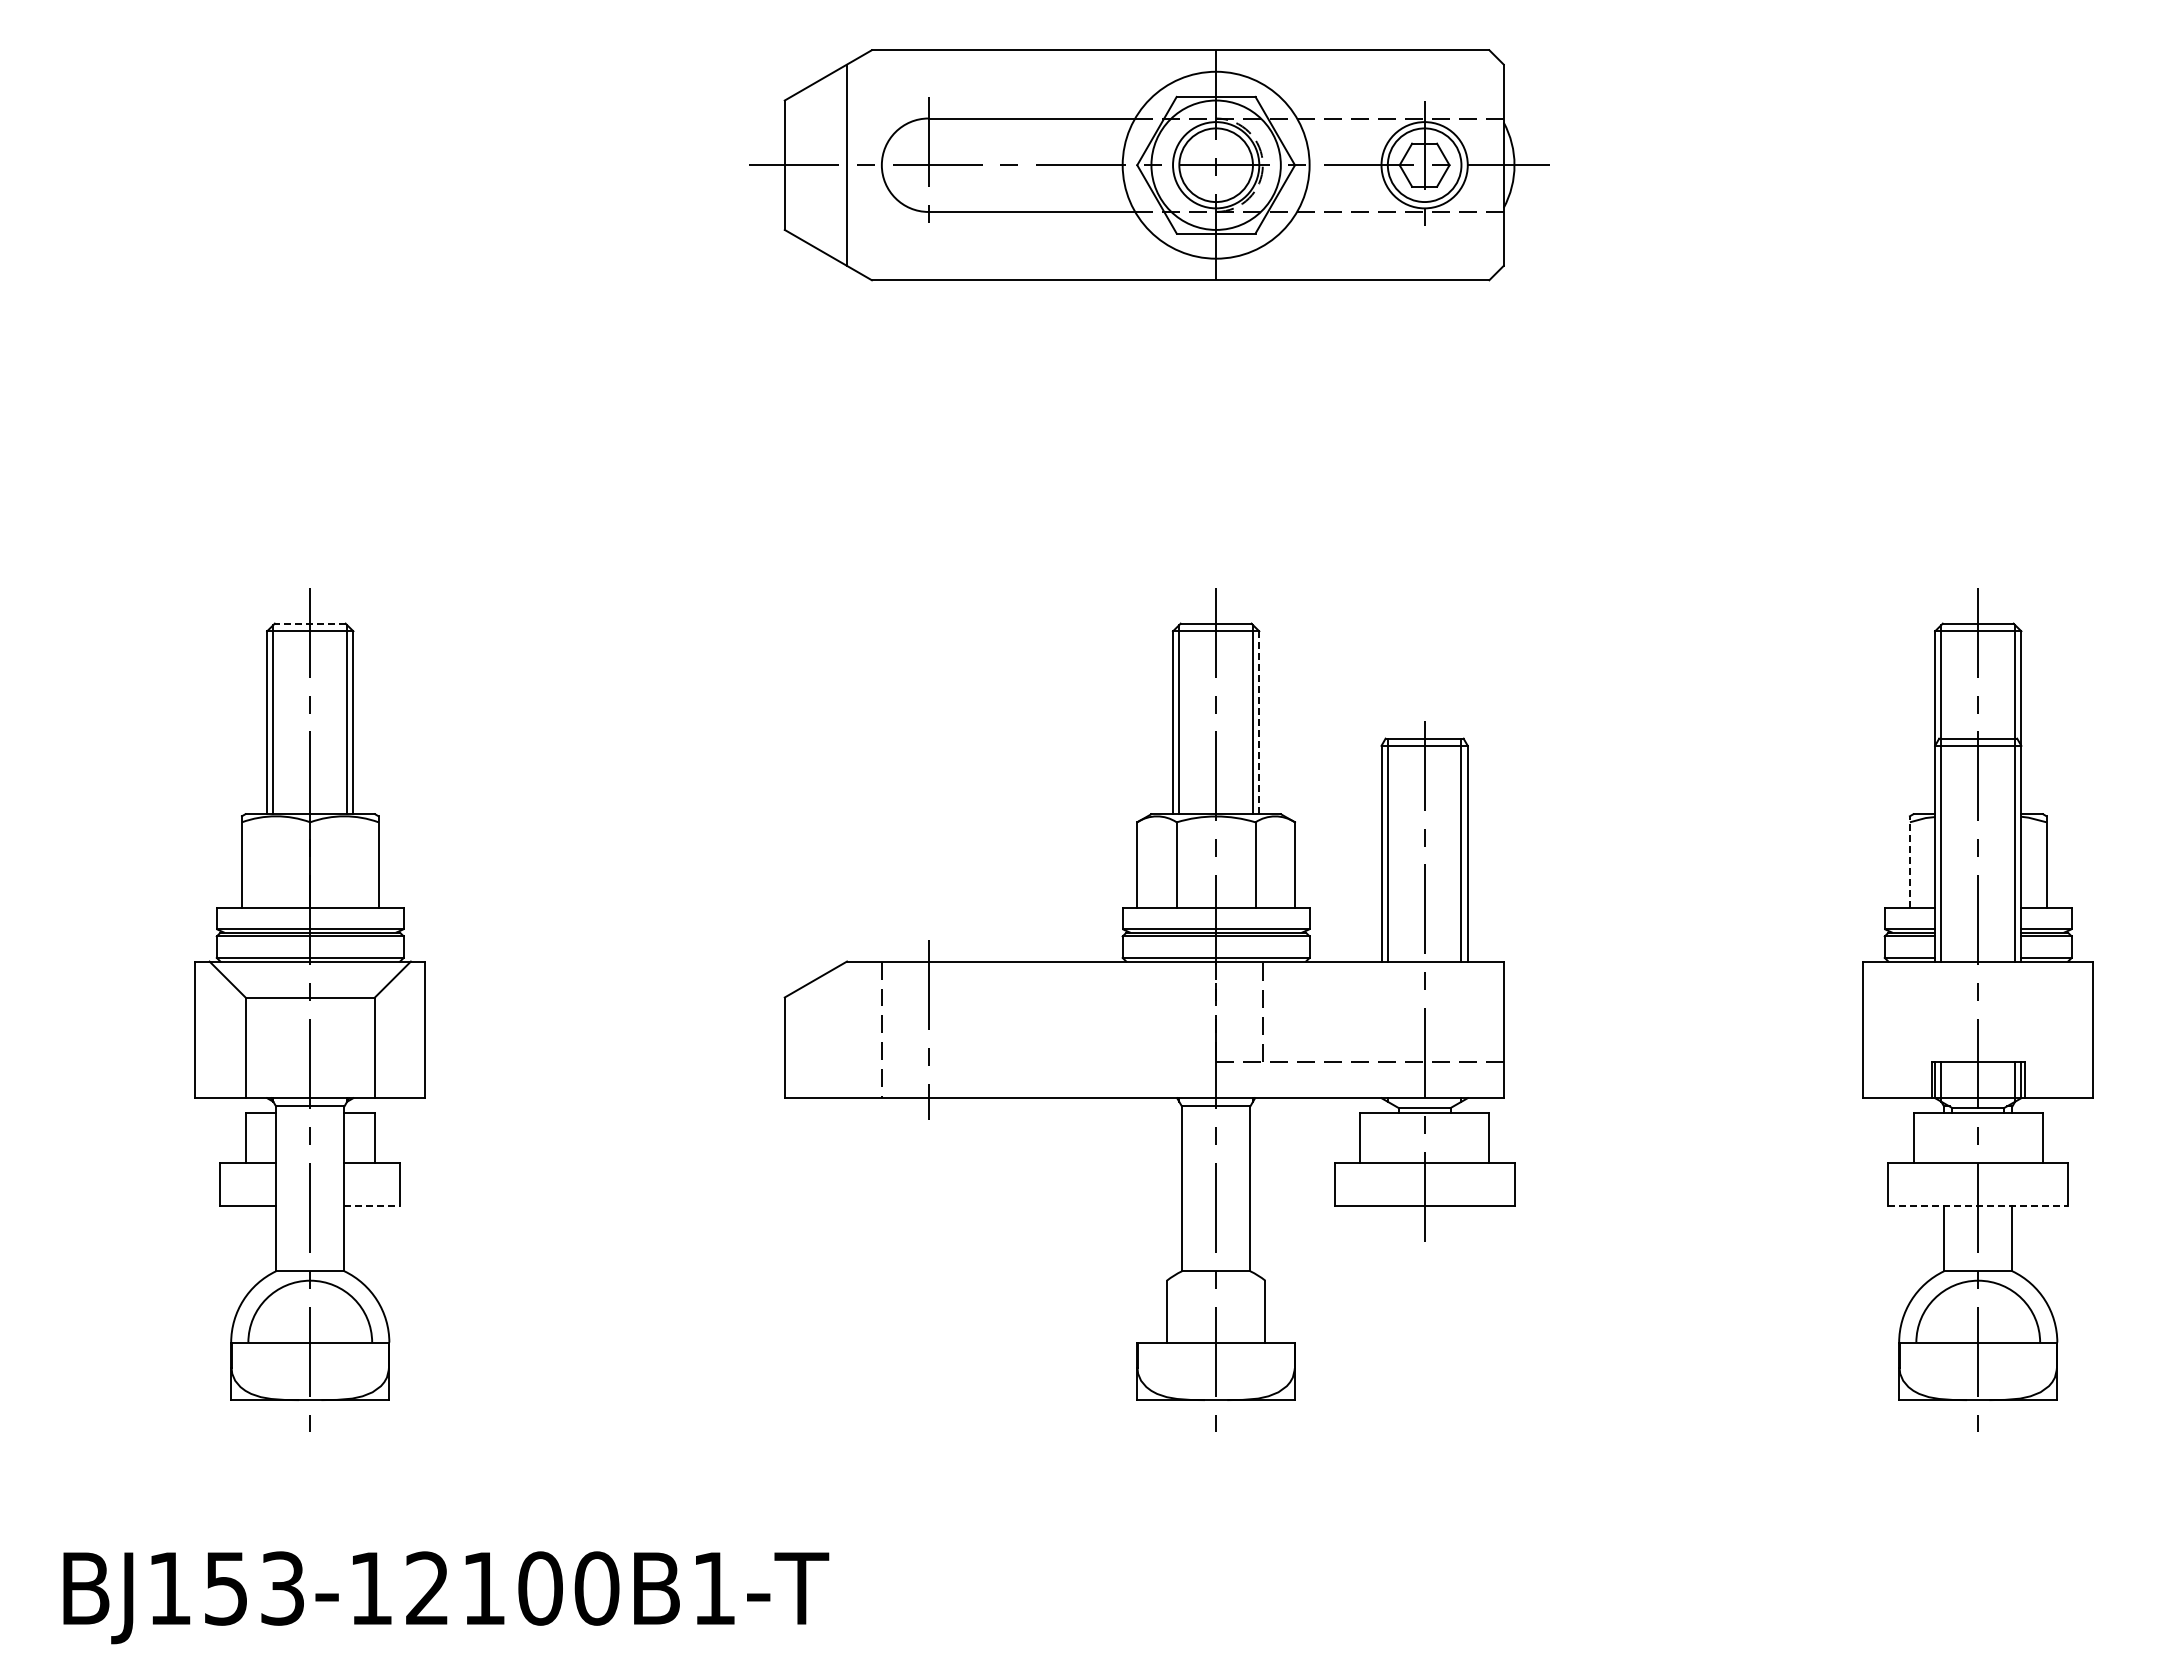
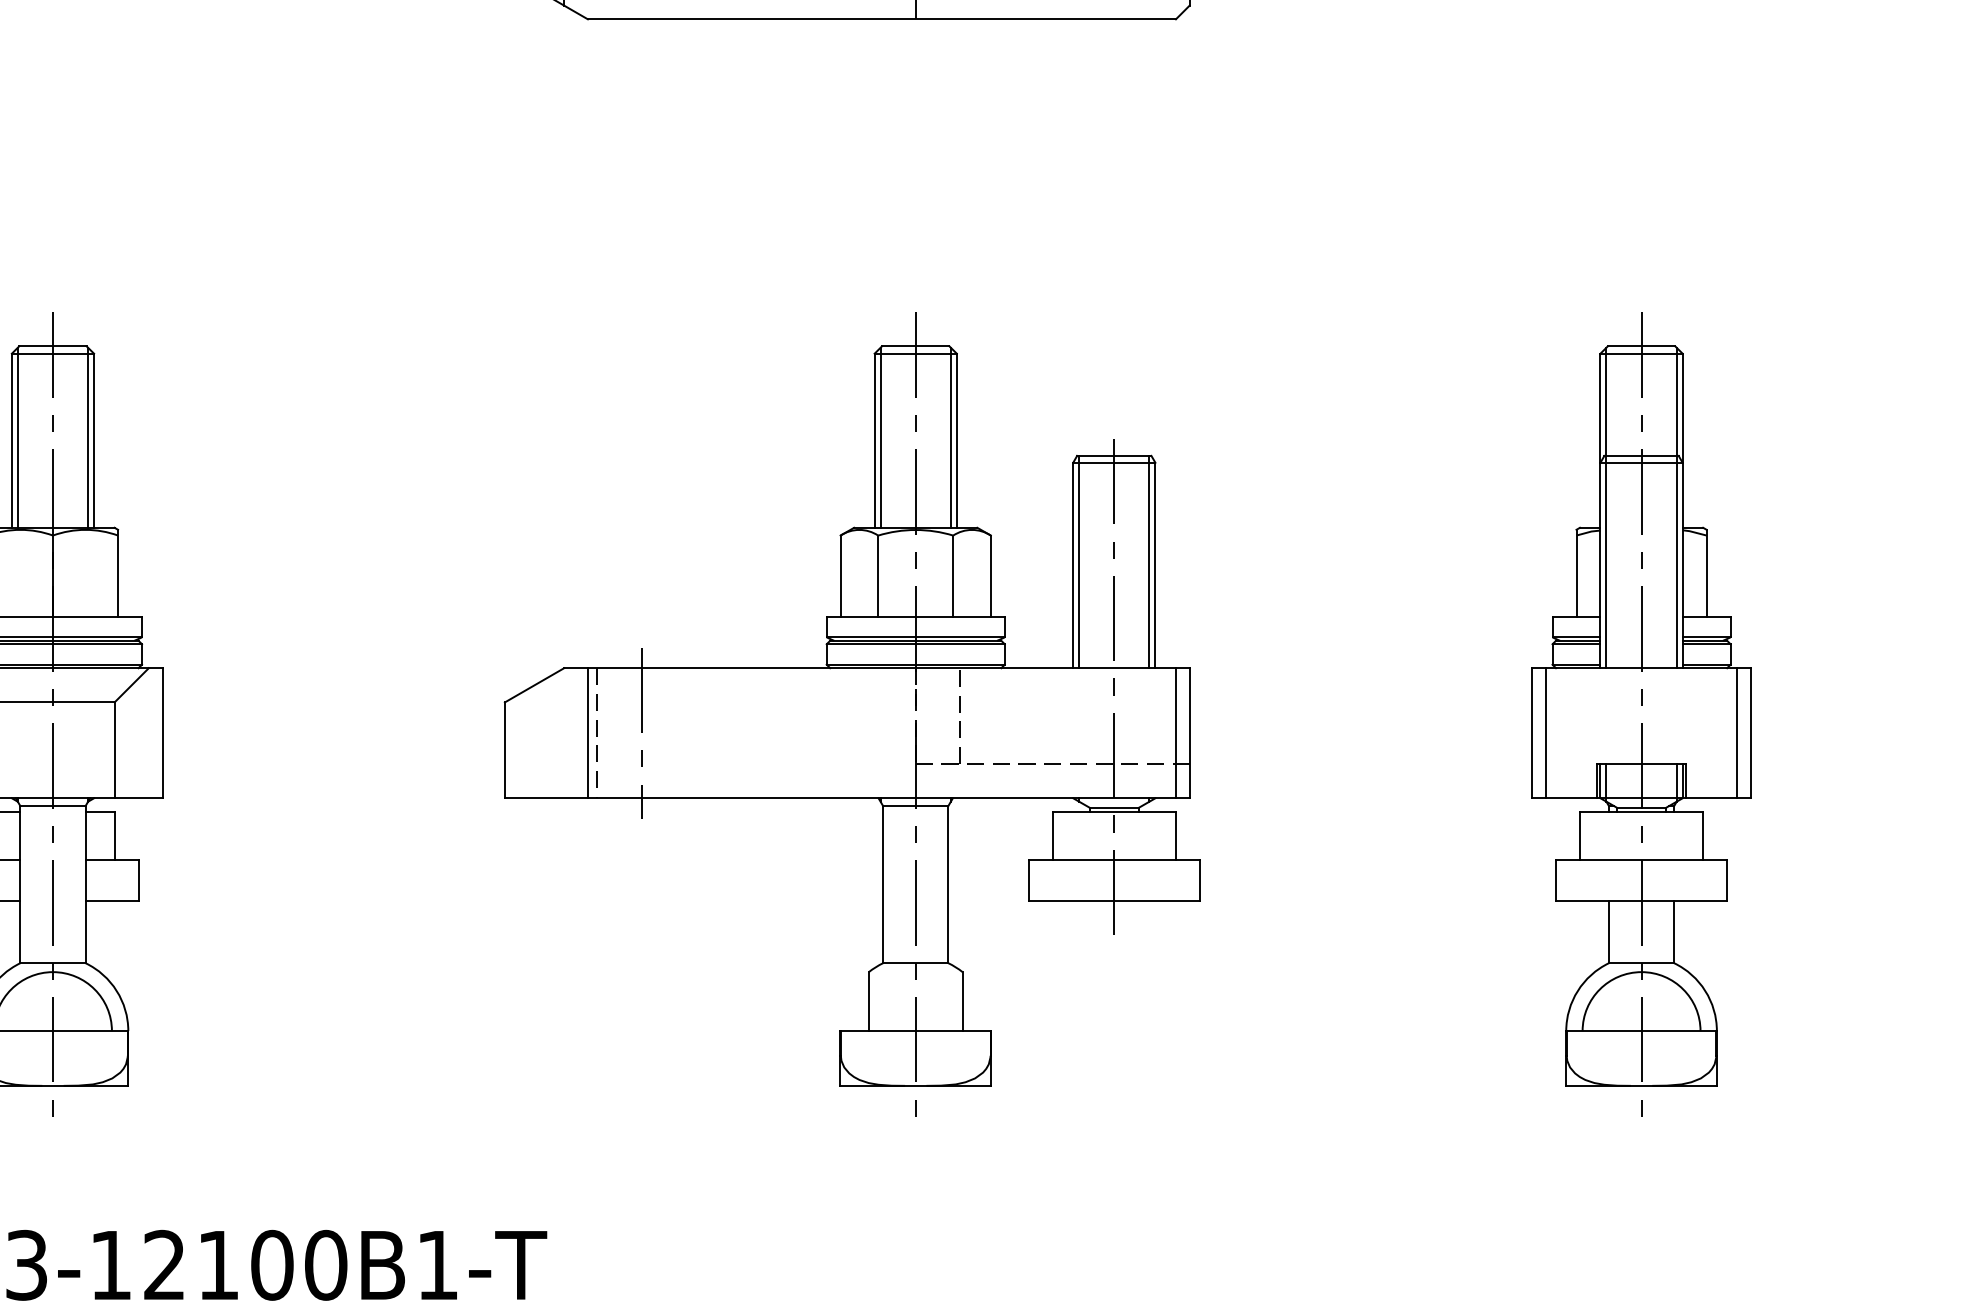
line: (309, 623) -> (52, 346), dashed -> solid
line: (1259, 722) -> (957, 440), dashed -> solid
line: (1909, 861) -> (1576, 572), dashed -> solid
line: (871, 1029) -> (587, 732), added
line: (1489, 1029) -> (1176, 732), added
line: (1877, 1029) -> (1545, 732), added
line: (2078, 1029) -> (1737, 732), added
line: (372, 1206) -> (112, 901), dashed -> solid
line: (1978, 1206) -> (1641, 901), dashed -> solid

